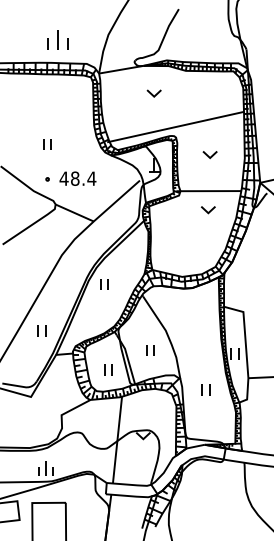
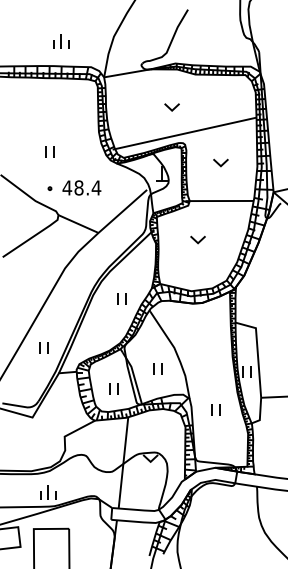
part: (58, 39) -> (61, 41), size x0.71
part: (153, 93) -> (171, 107), moved
part: (207, 209) -> (197, 239), moved
part: (104, 283) -> (121, 298), moved

